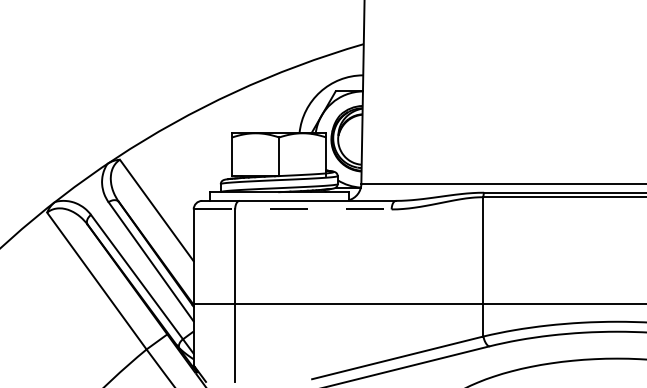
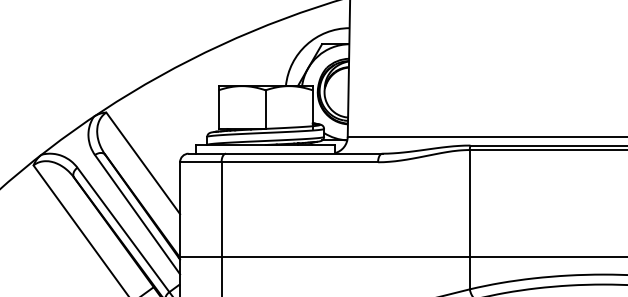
line: (292, 209) -> (278, 162), dashed -> solid

